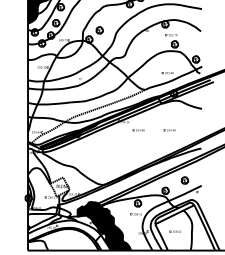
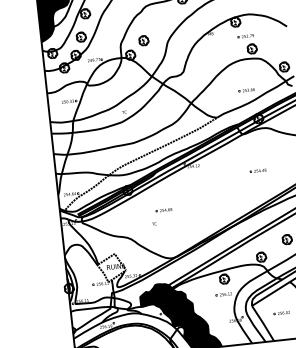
line: (138, 130) -> (213, 176), removed
part: (99, 154) -> (162, 215), added

